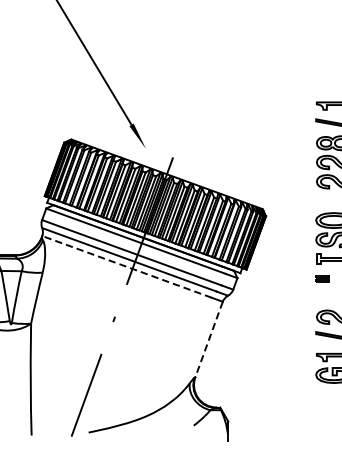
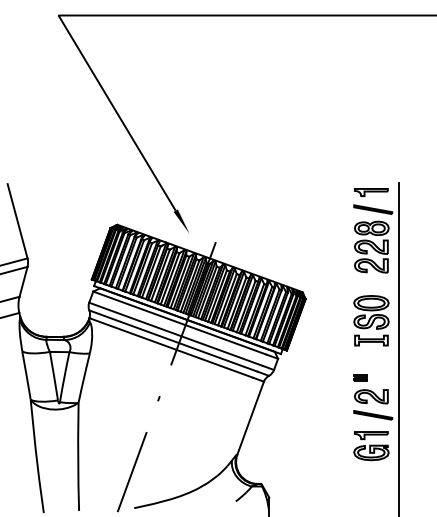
line: (126, 266) -> (170, 347), dashed -> solid
part: (322, 278) -> (360, 377), moved
line: (208, 339) -> (250, 418), dashed -> solid

